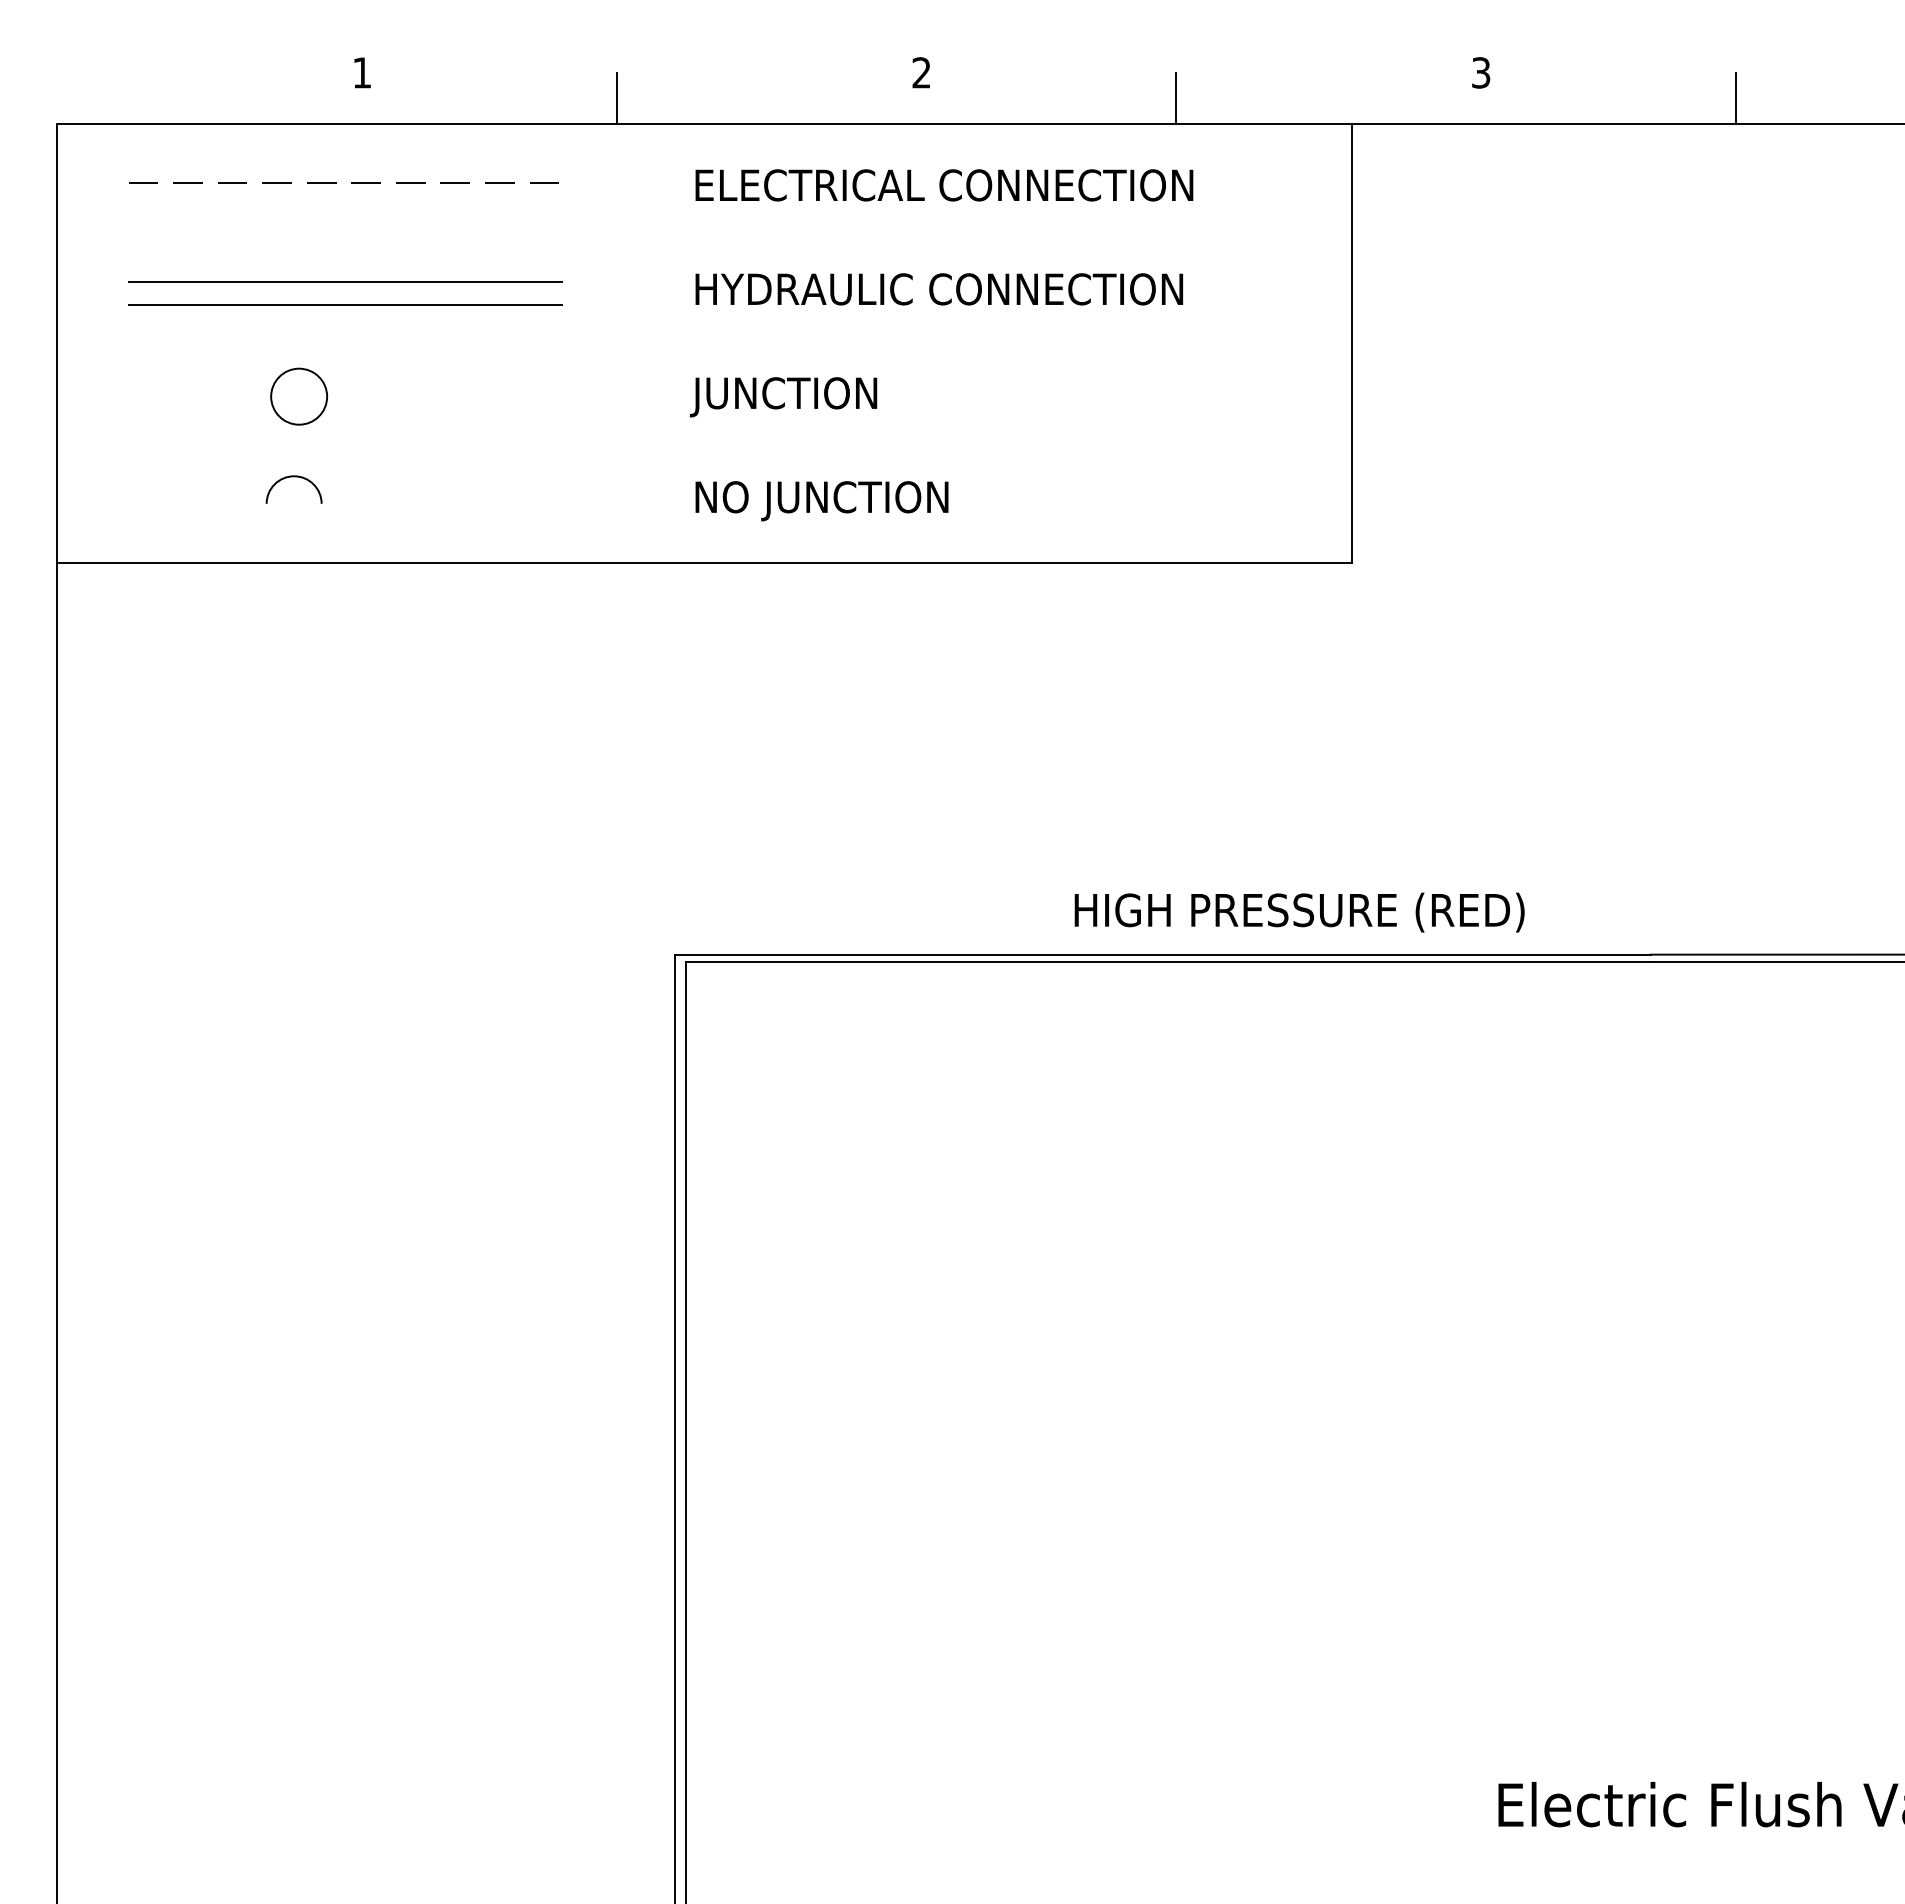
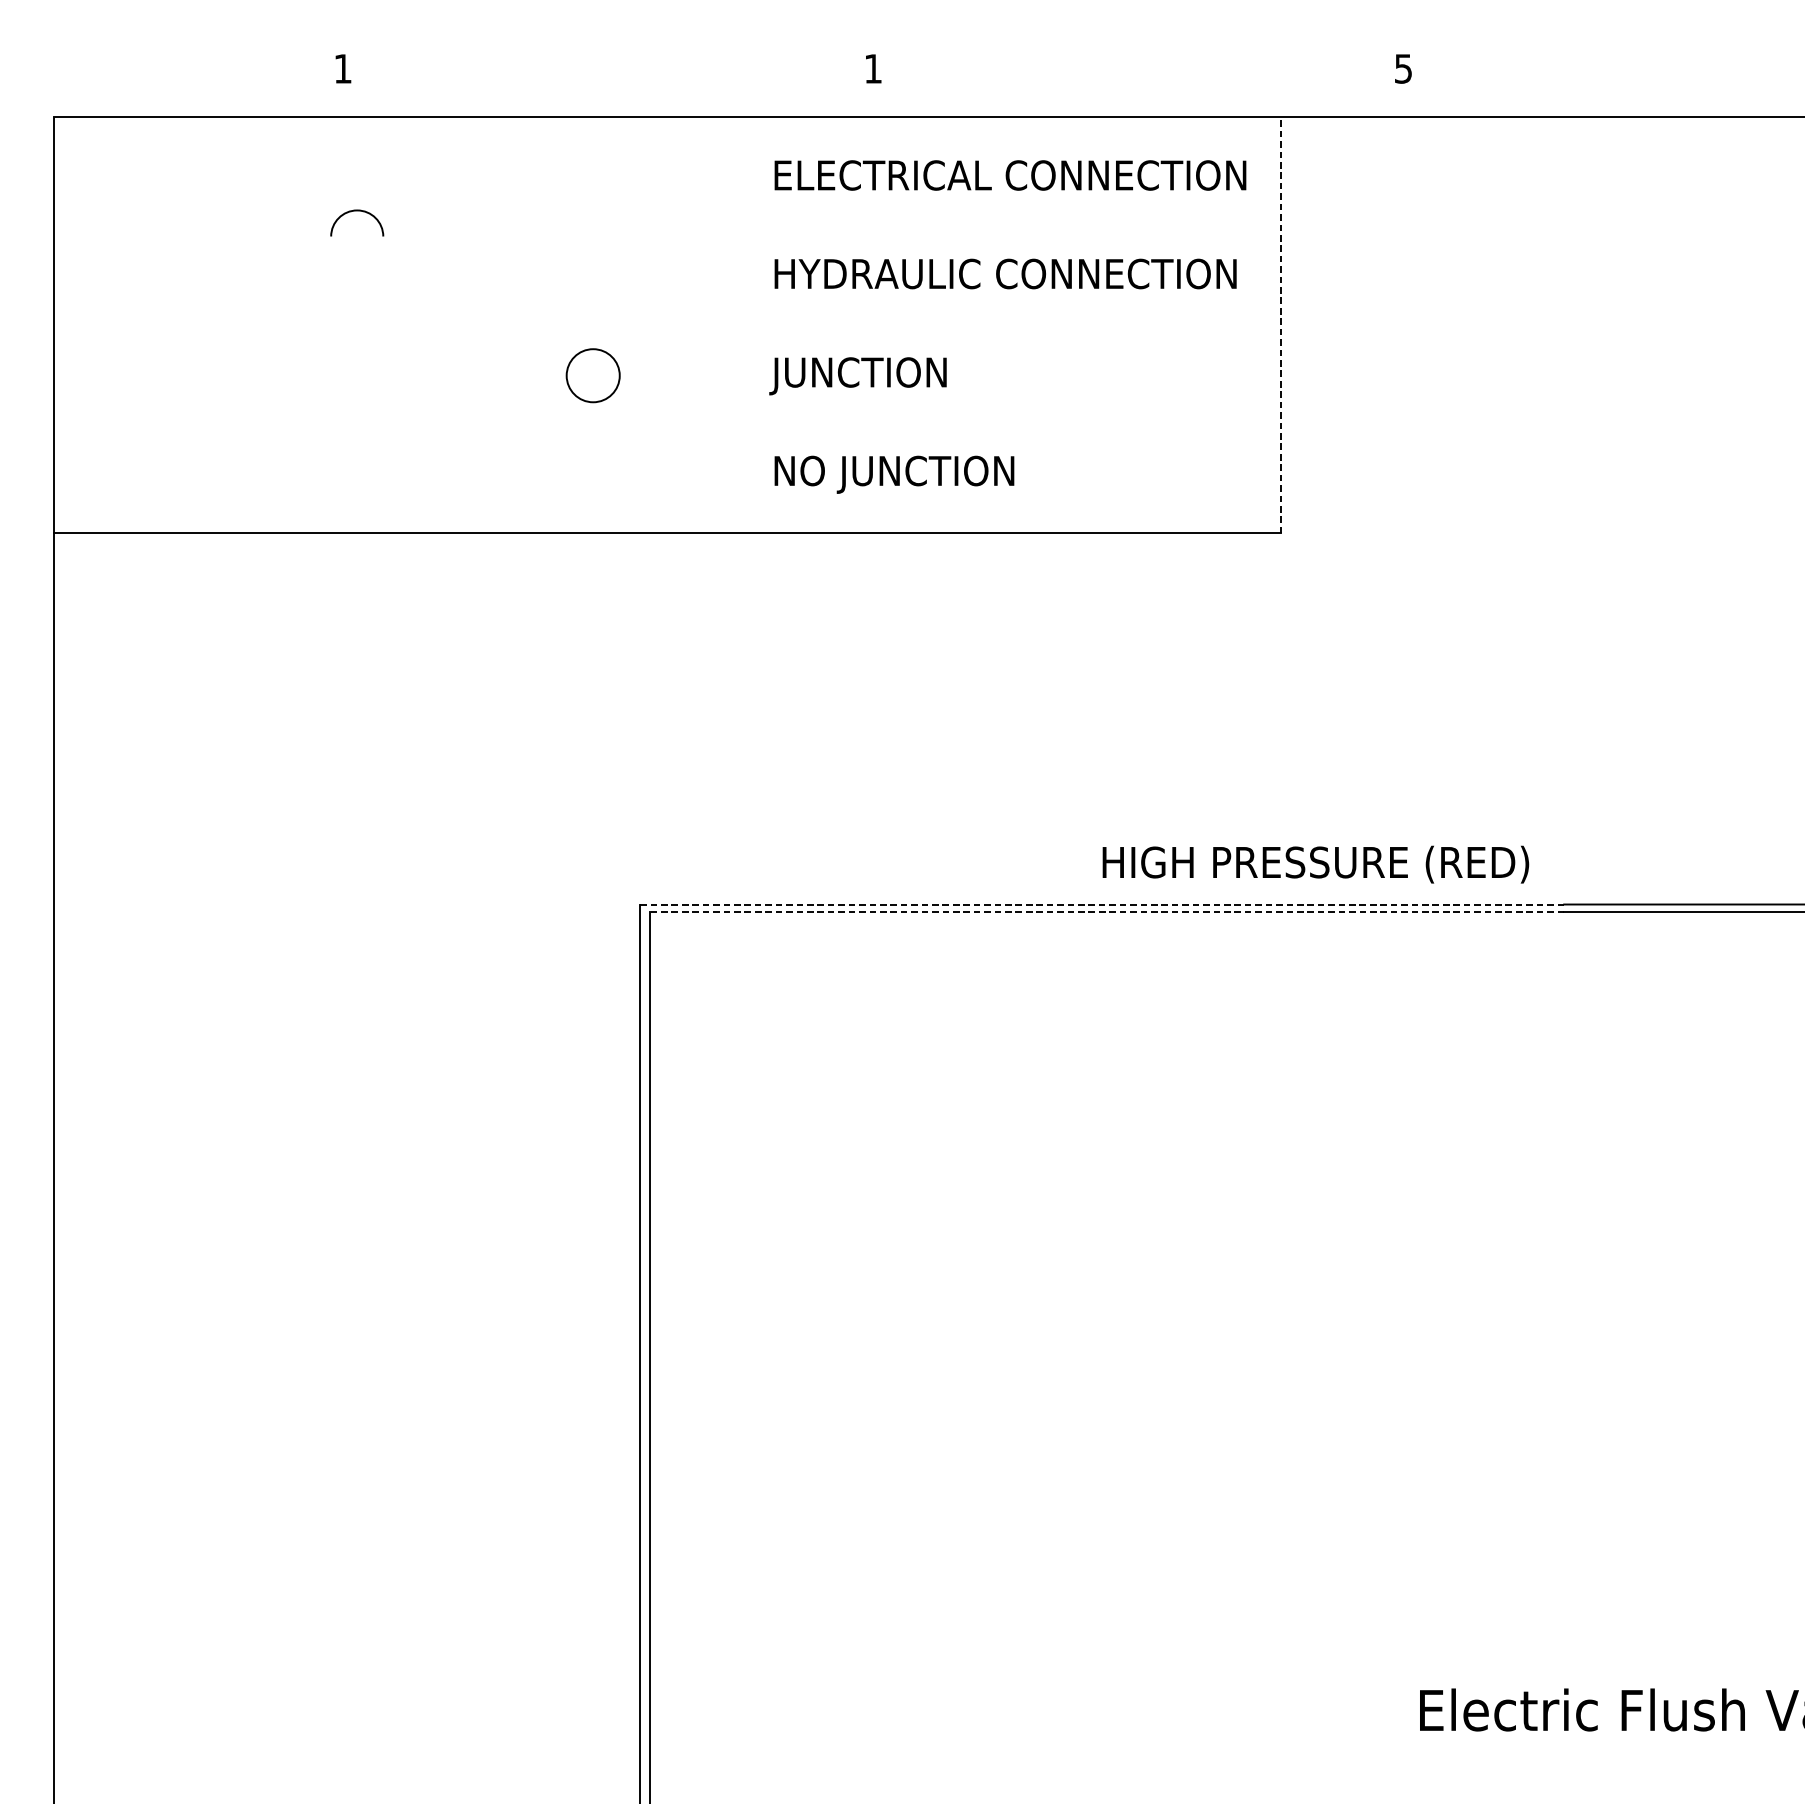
text: (921, 72) -> (873, 68), 2 -> 1
text: (1481, 72) -> (1403, 68), 3 -> 5
line: (616, 97) -> (584, 92), removed
line: (1176, 97) -> (1114, 92), removed
line: (1735, 97) -> (1644, 92), removed
line: (336, 182) -> (318, 172), removed
line: (344, 282) -> (326, 267), removed
line: (344, 304) -> (326, 288), removed
line: (1352, 343) -> (1281, 325), solid -> dashed
text: (941, 345) -> (1007, 327), moved
circle: (298, 396) -> (592, 375), moved
arc: (293, 477) -> (356, 211), moved
text: (1299, 912) -> (1315, 864), moved
line: (1162, 954) -> (1101, 904), solid -> dashed
line: (1168, 962) -> (1107, 911), solid -> dashed

